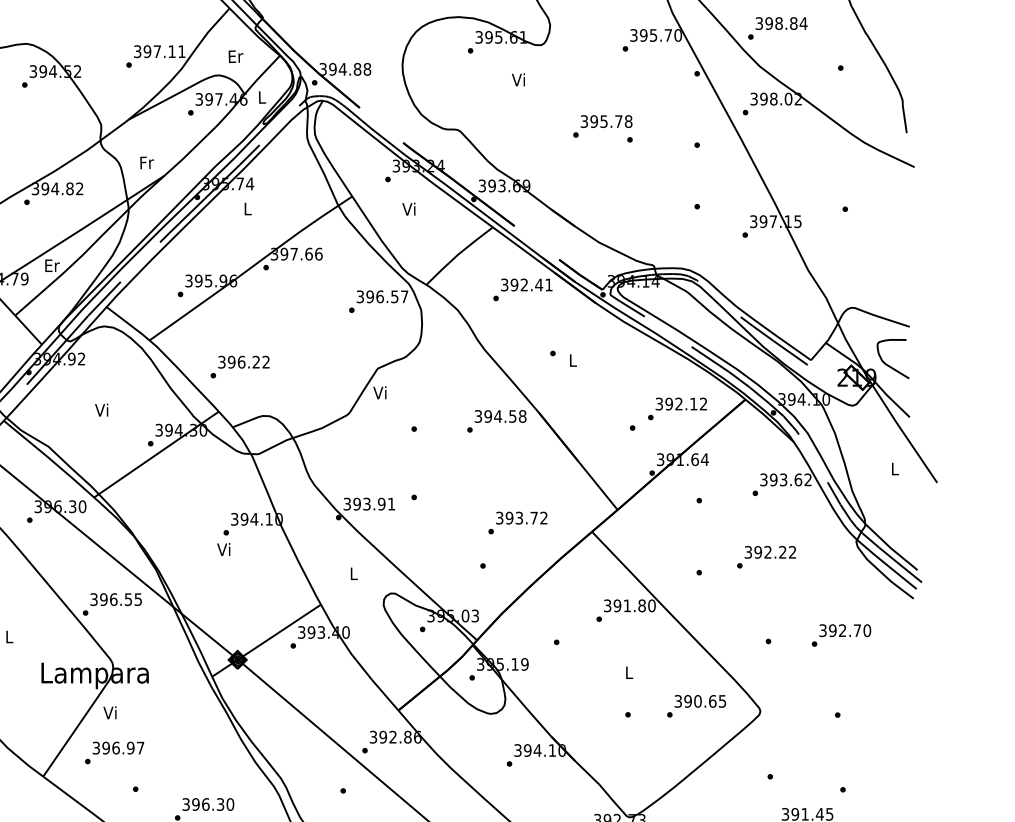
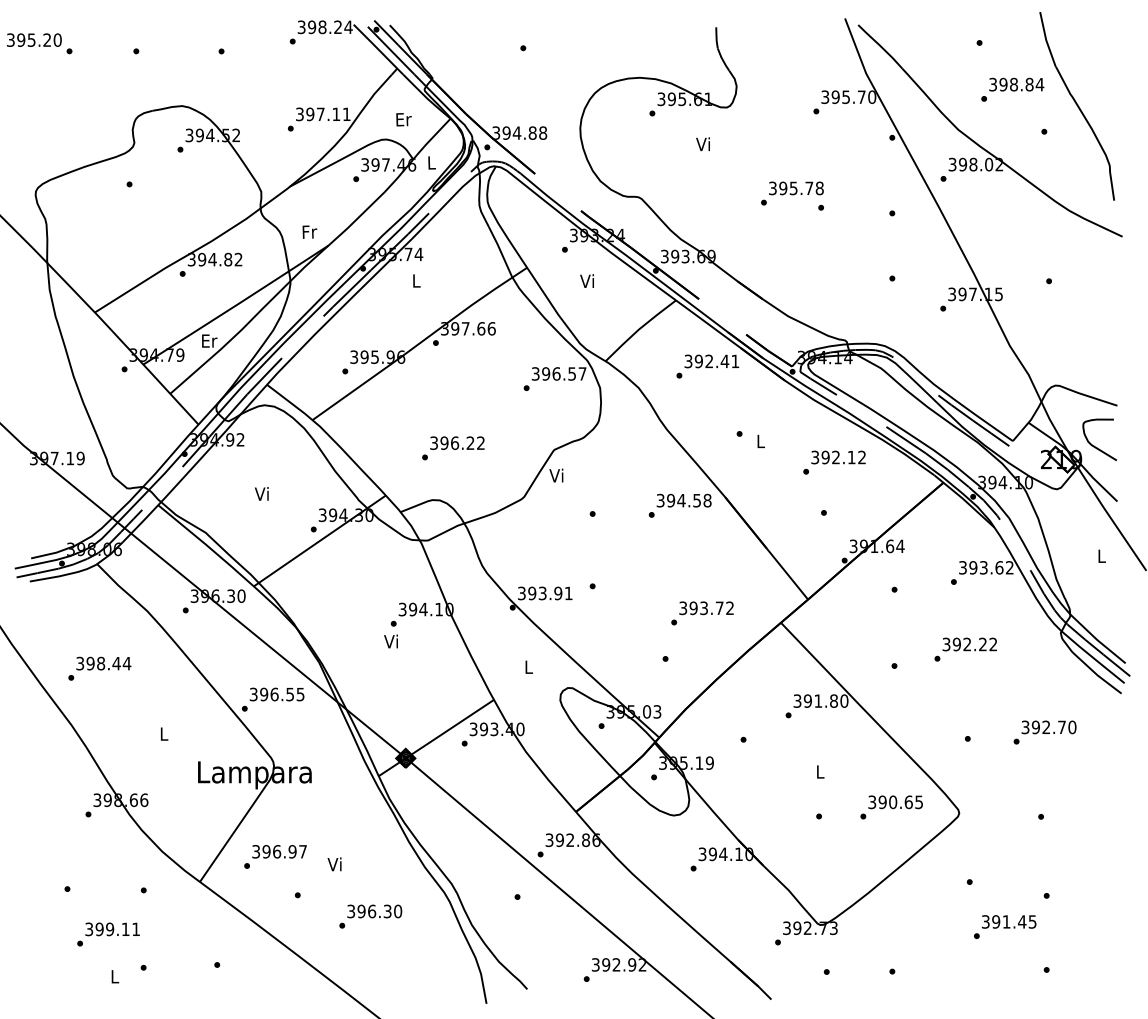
text: (777, 28) -> (1012, 89), moved
text: (240, 367) -> (453, 448), moved
text: (677, 408) -> (834, 462), moved
text: (109, 712) -> (334, 864), moved

